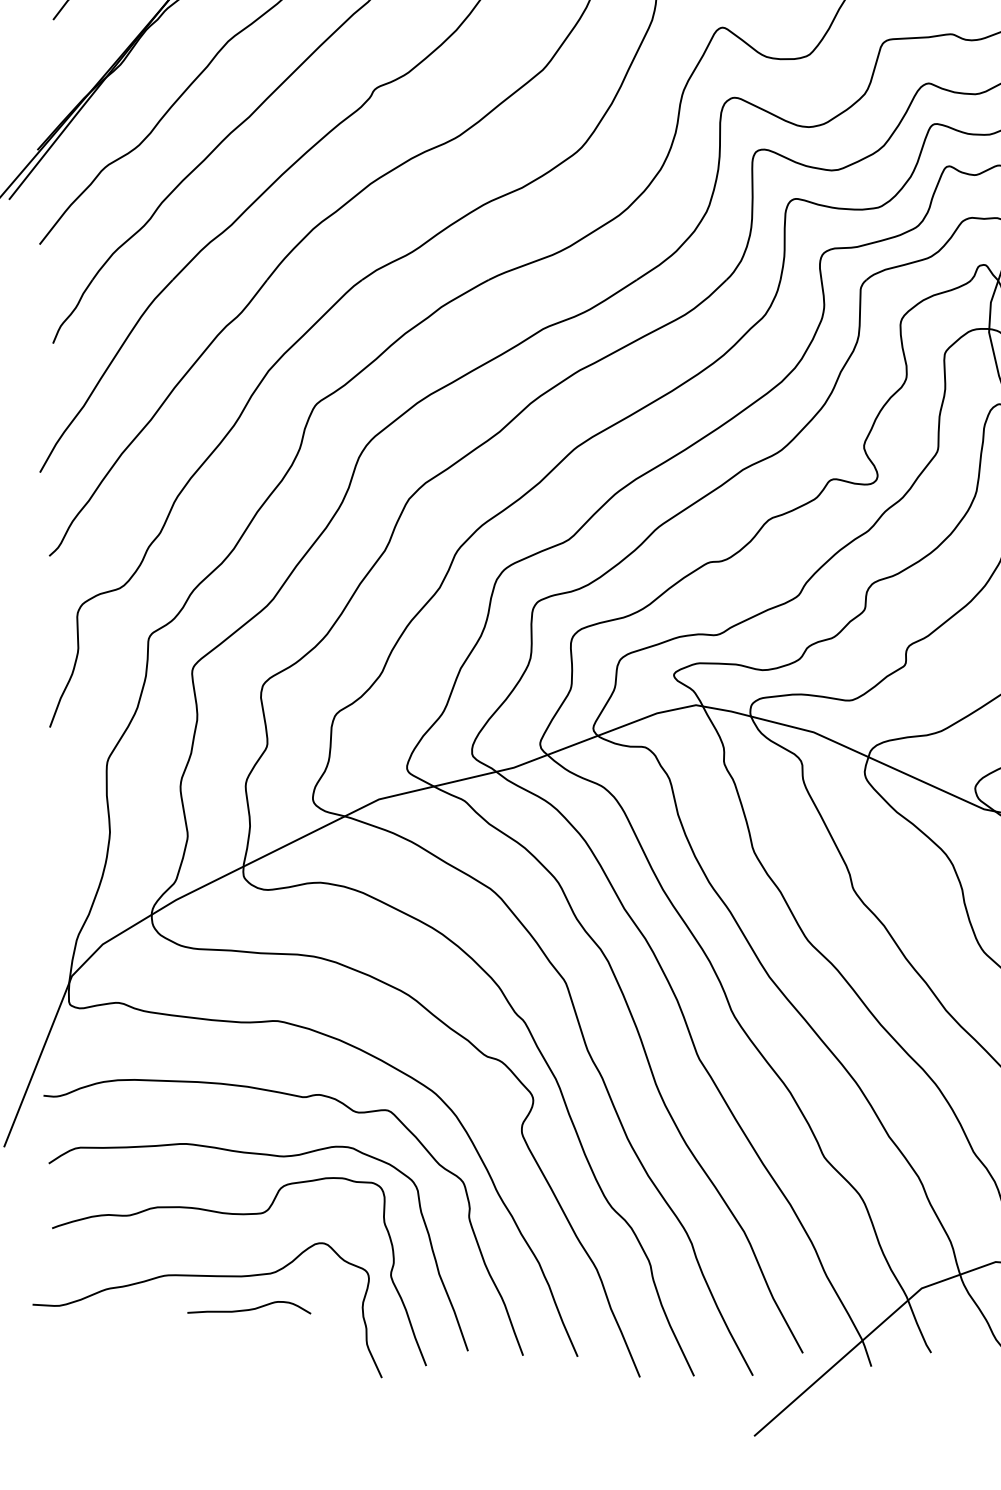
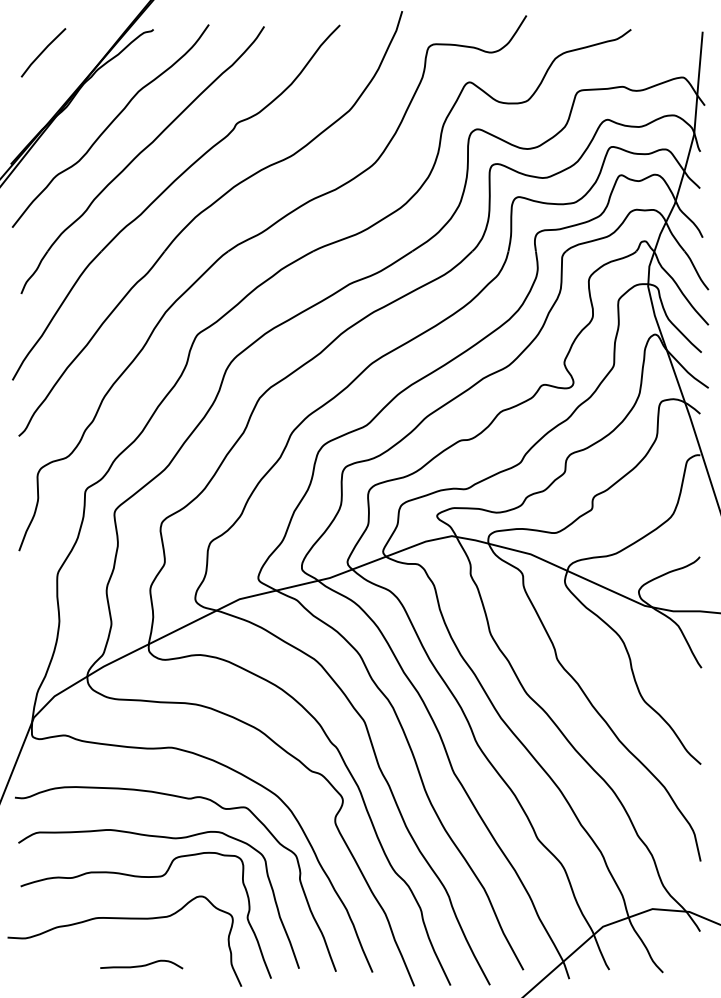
curve: (248, 1308) -> (141, 965), moved

